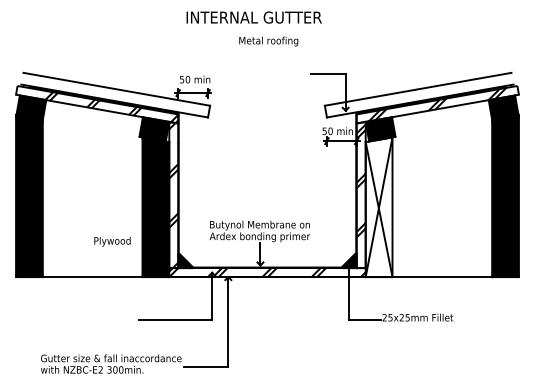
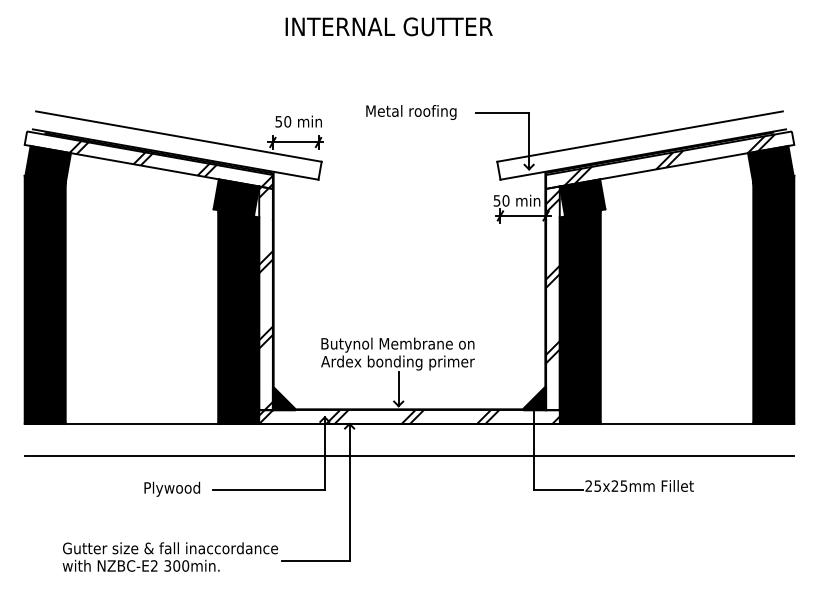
text: (268, 41) -> (411, 112), moved
fill: (378, 207) -> (579, 317), added
text: (112, 241) -> (172, 488), moved
line: (267, 297) -> (409, 455), added

